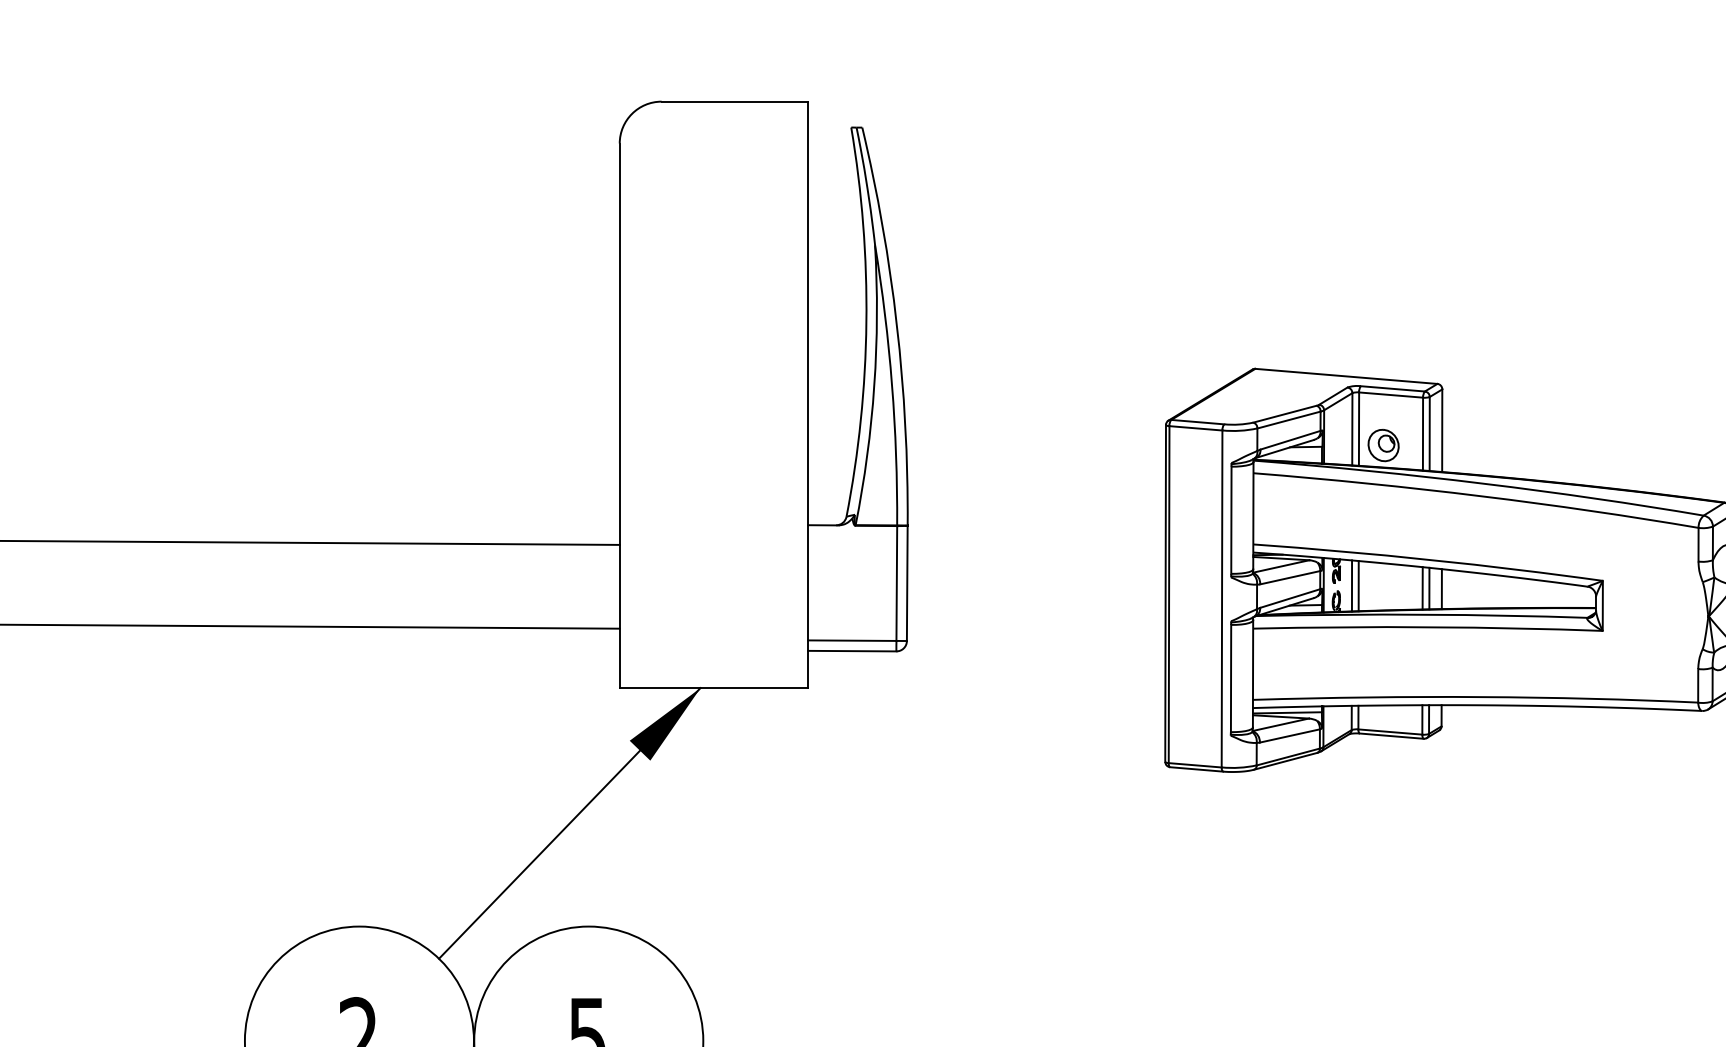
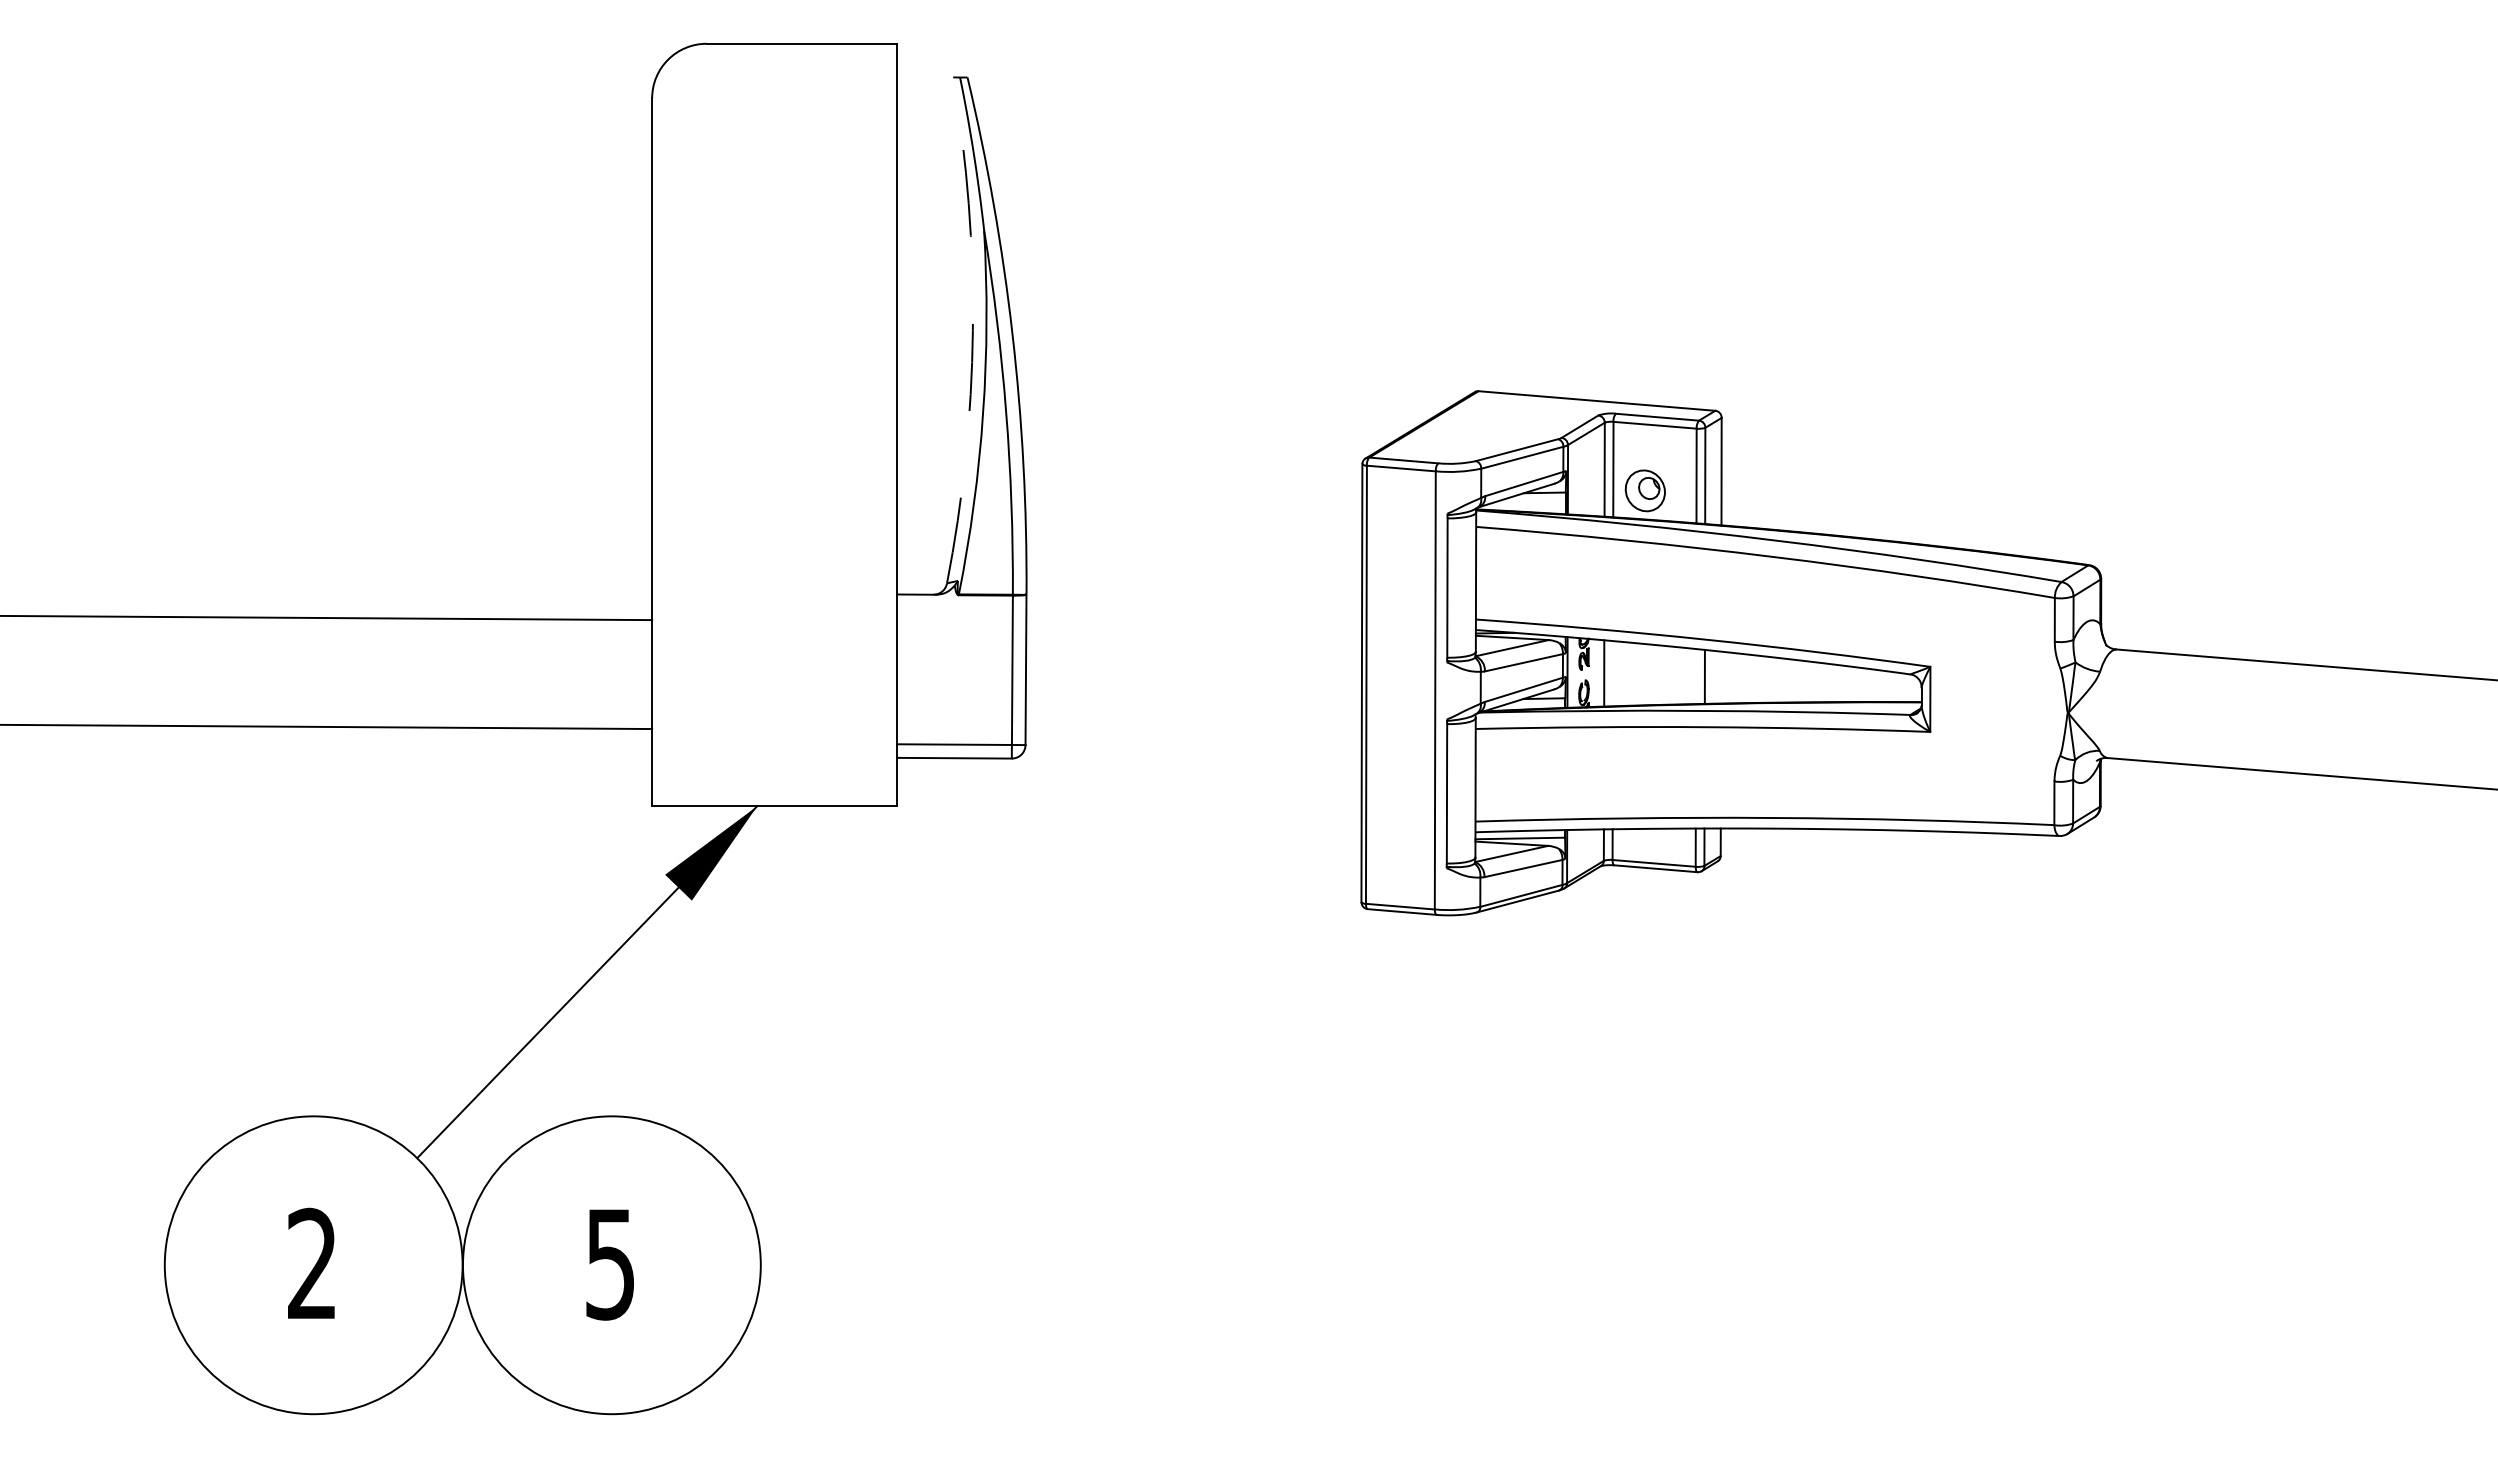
arc: (866, 322) -> (972, 330), solid -> dashed
line: (1358, 585) -> (1612, 673), removed
line: (1422, 588) -> (1696, 676), removed
line: (1442, 589) -> (1721, 677), removed

